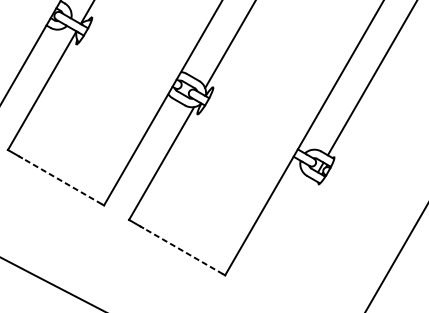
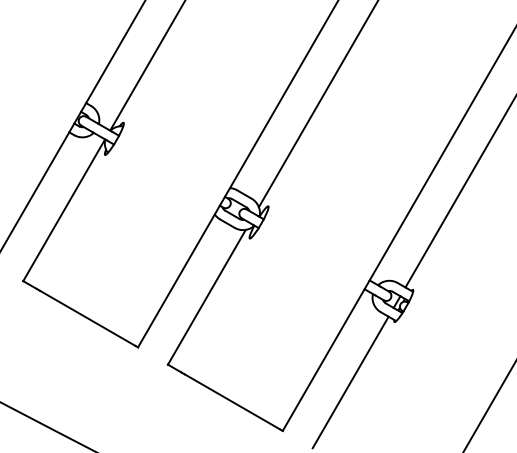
line: (61, 181) -> (87, 318), dashed -> solid
line: (281, 234) -> (350, 382), added
line: (183, 250) -> (232, 401), dashed -> solid

